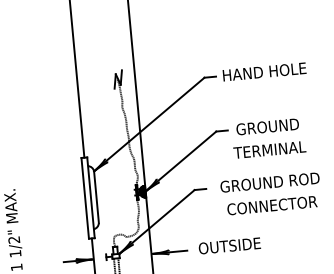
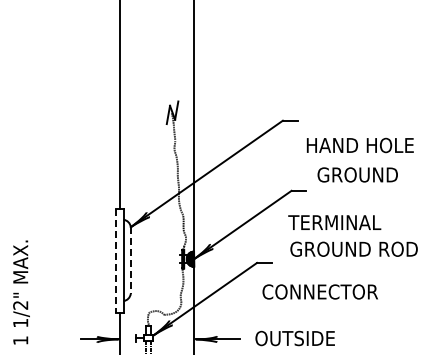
text: (263, 72) -> (359, 145), moved
text: (267, 126) -> (357, 174), moved
text: (269, 149) -> (334, 222), moved
text: (269, 181) -> (353, 248), moved
line: (96, 197) -> (130, 260), solid -> dashed
line: (85, 198) -> (116, 260), solid -> dashed
text: (271, 205) -> (319, 291), moved

